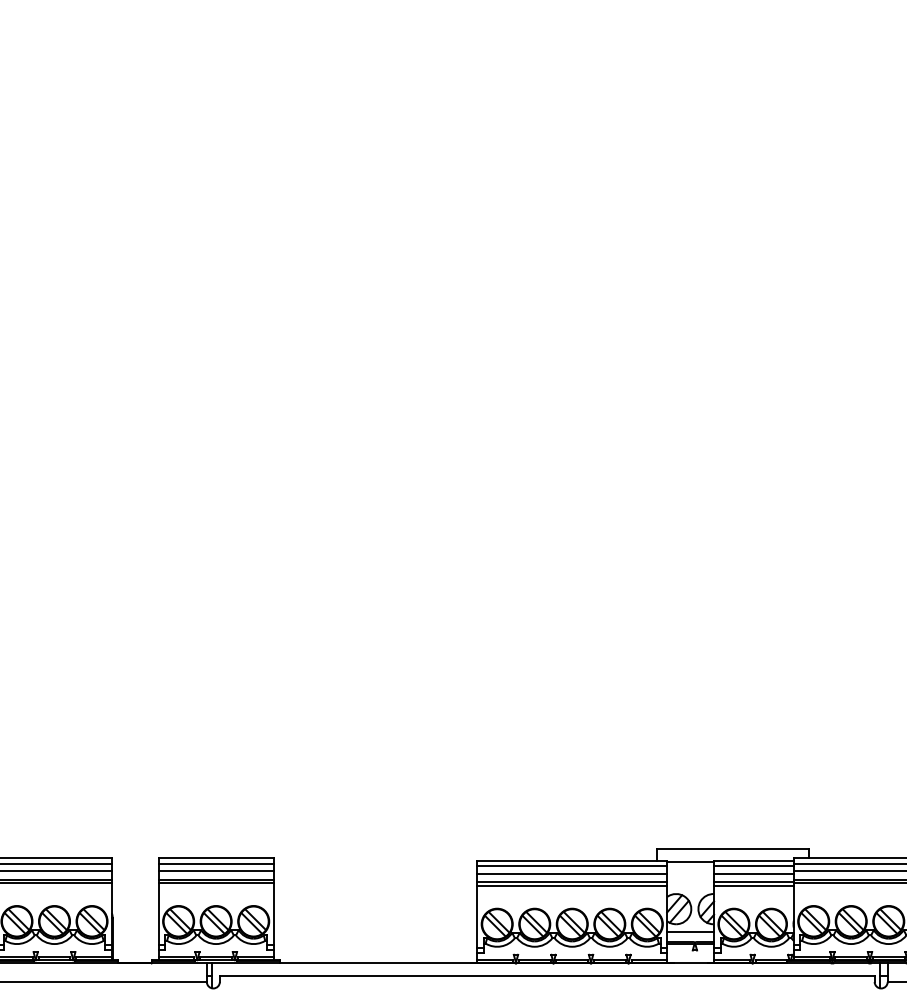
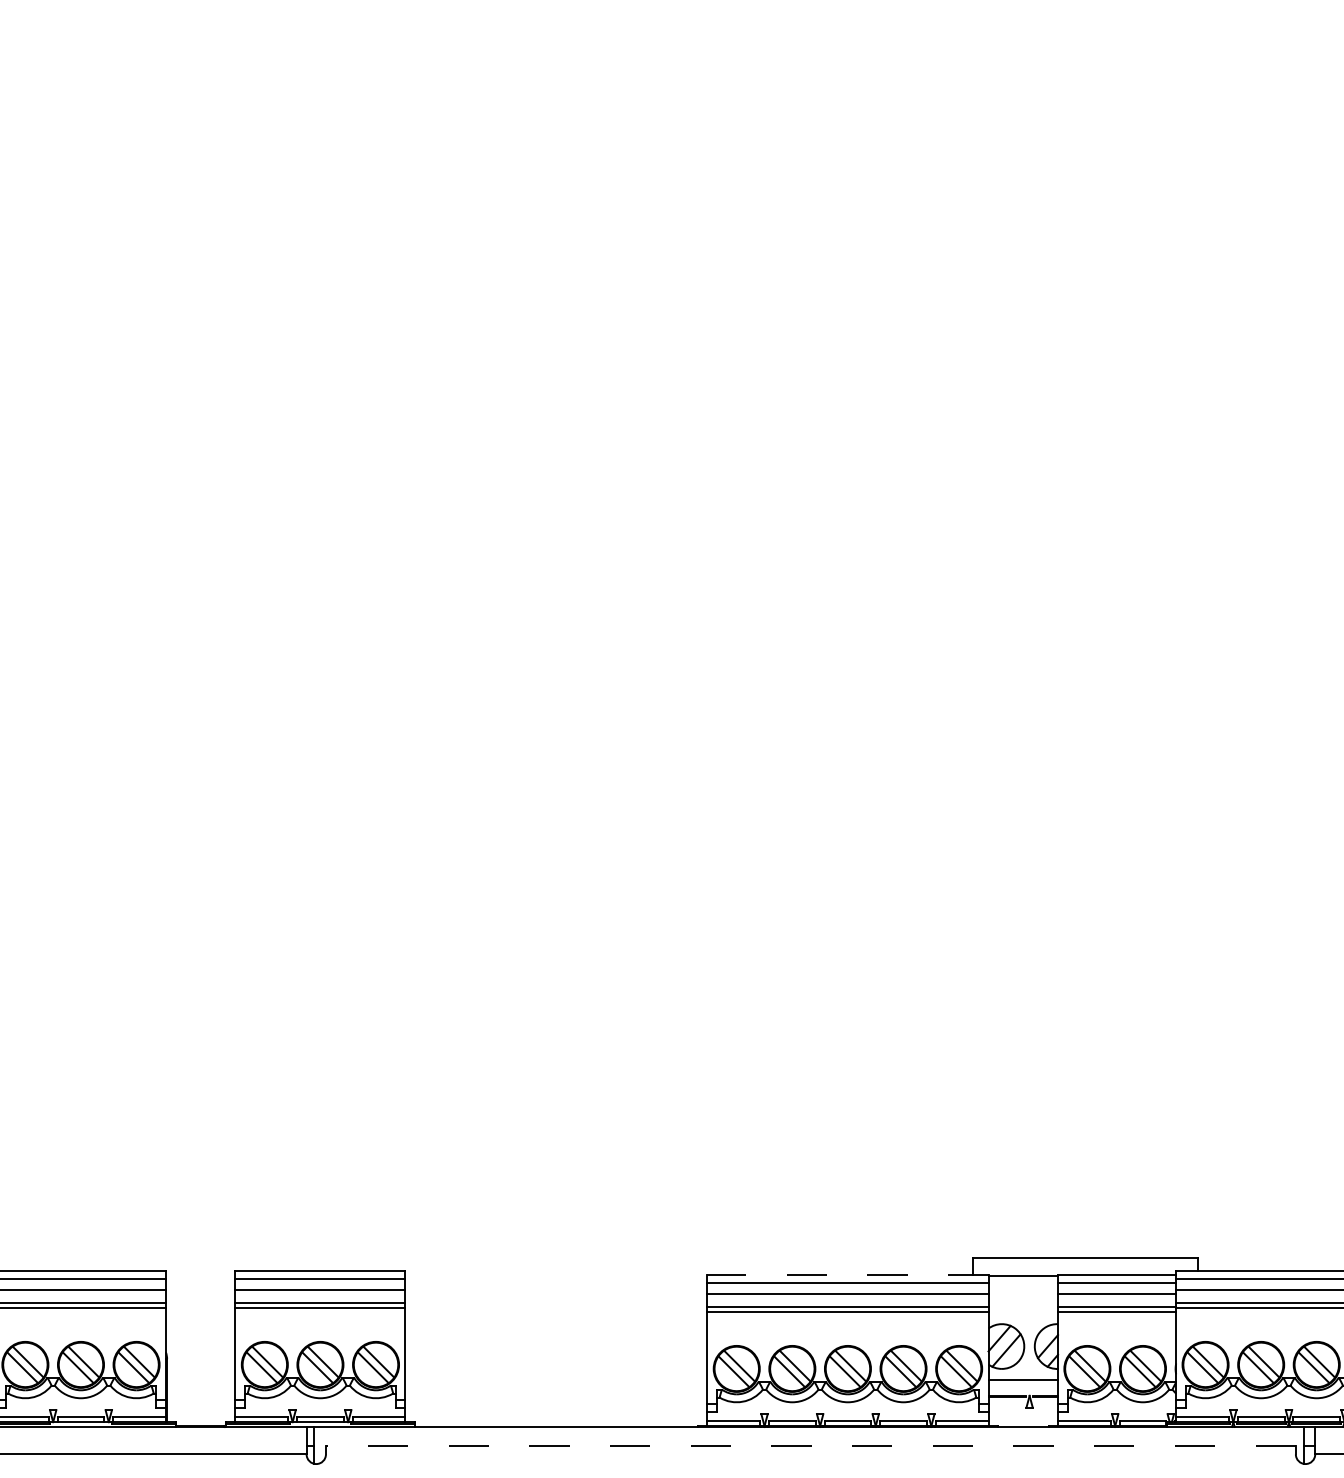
line: (572, 860) -> (848, 1274), solid -> dashed
line: (546, 976) -> (809, 1446), solid -> dashed

